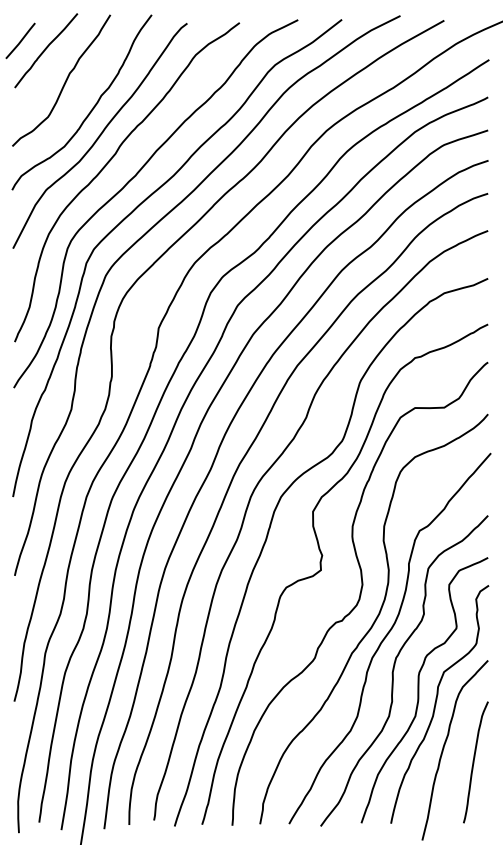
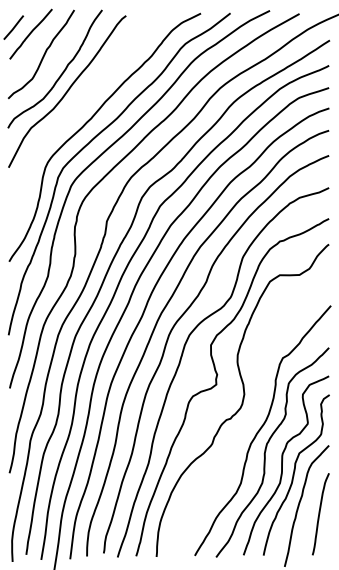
curve: (109, 163) -> (73, 110), removed
curve: (374, 618) -> (252, 417), removed

